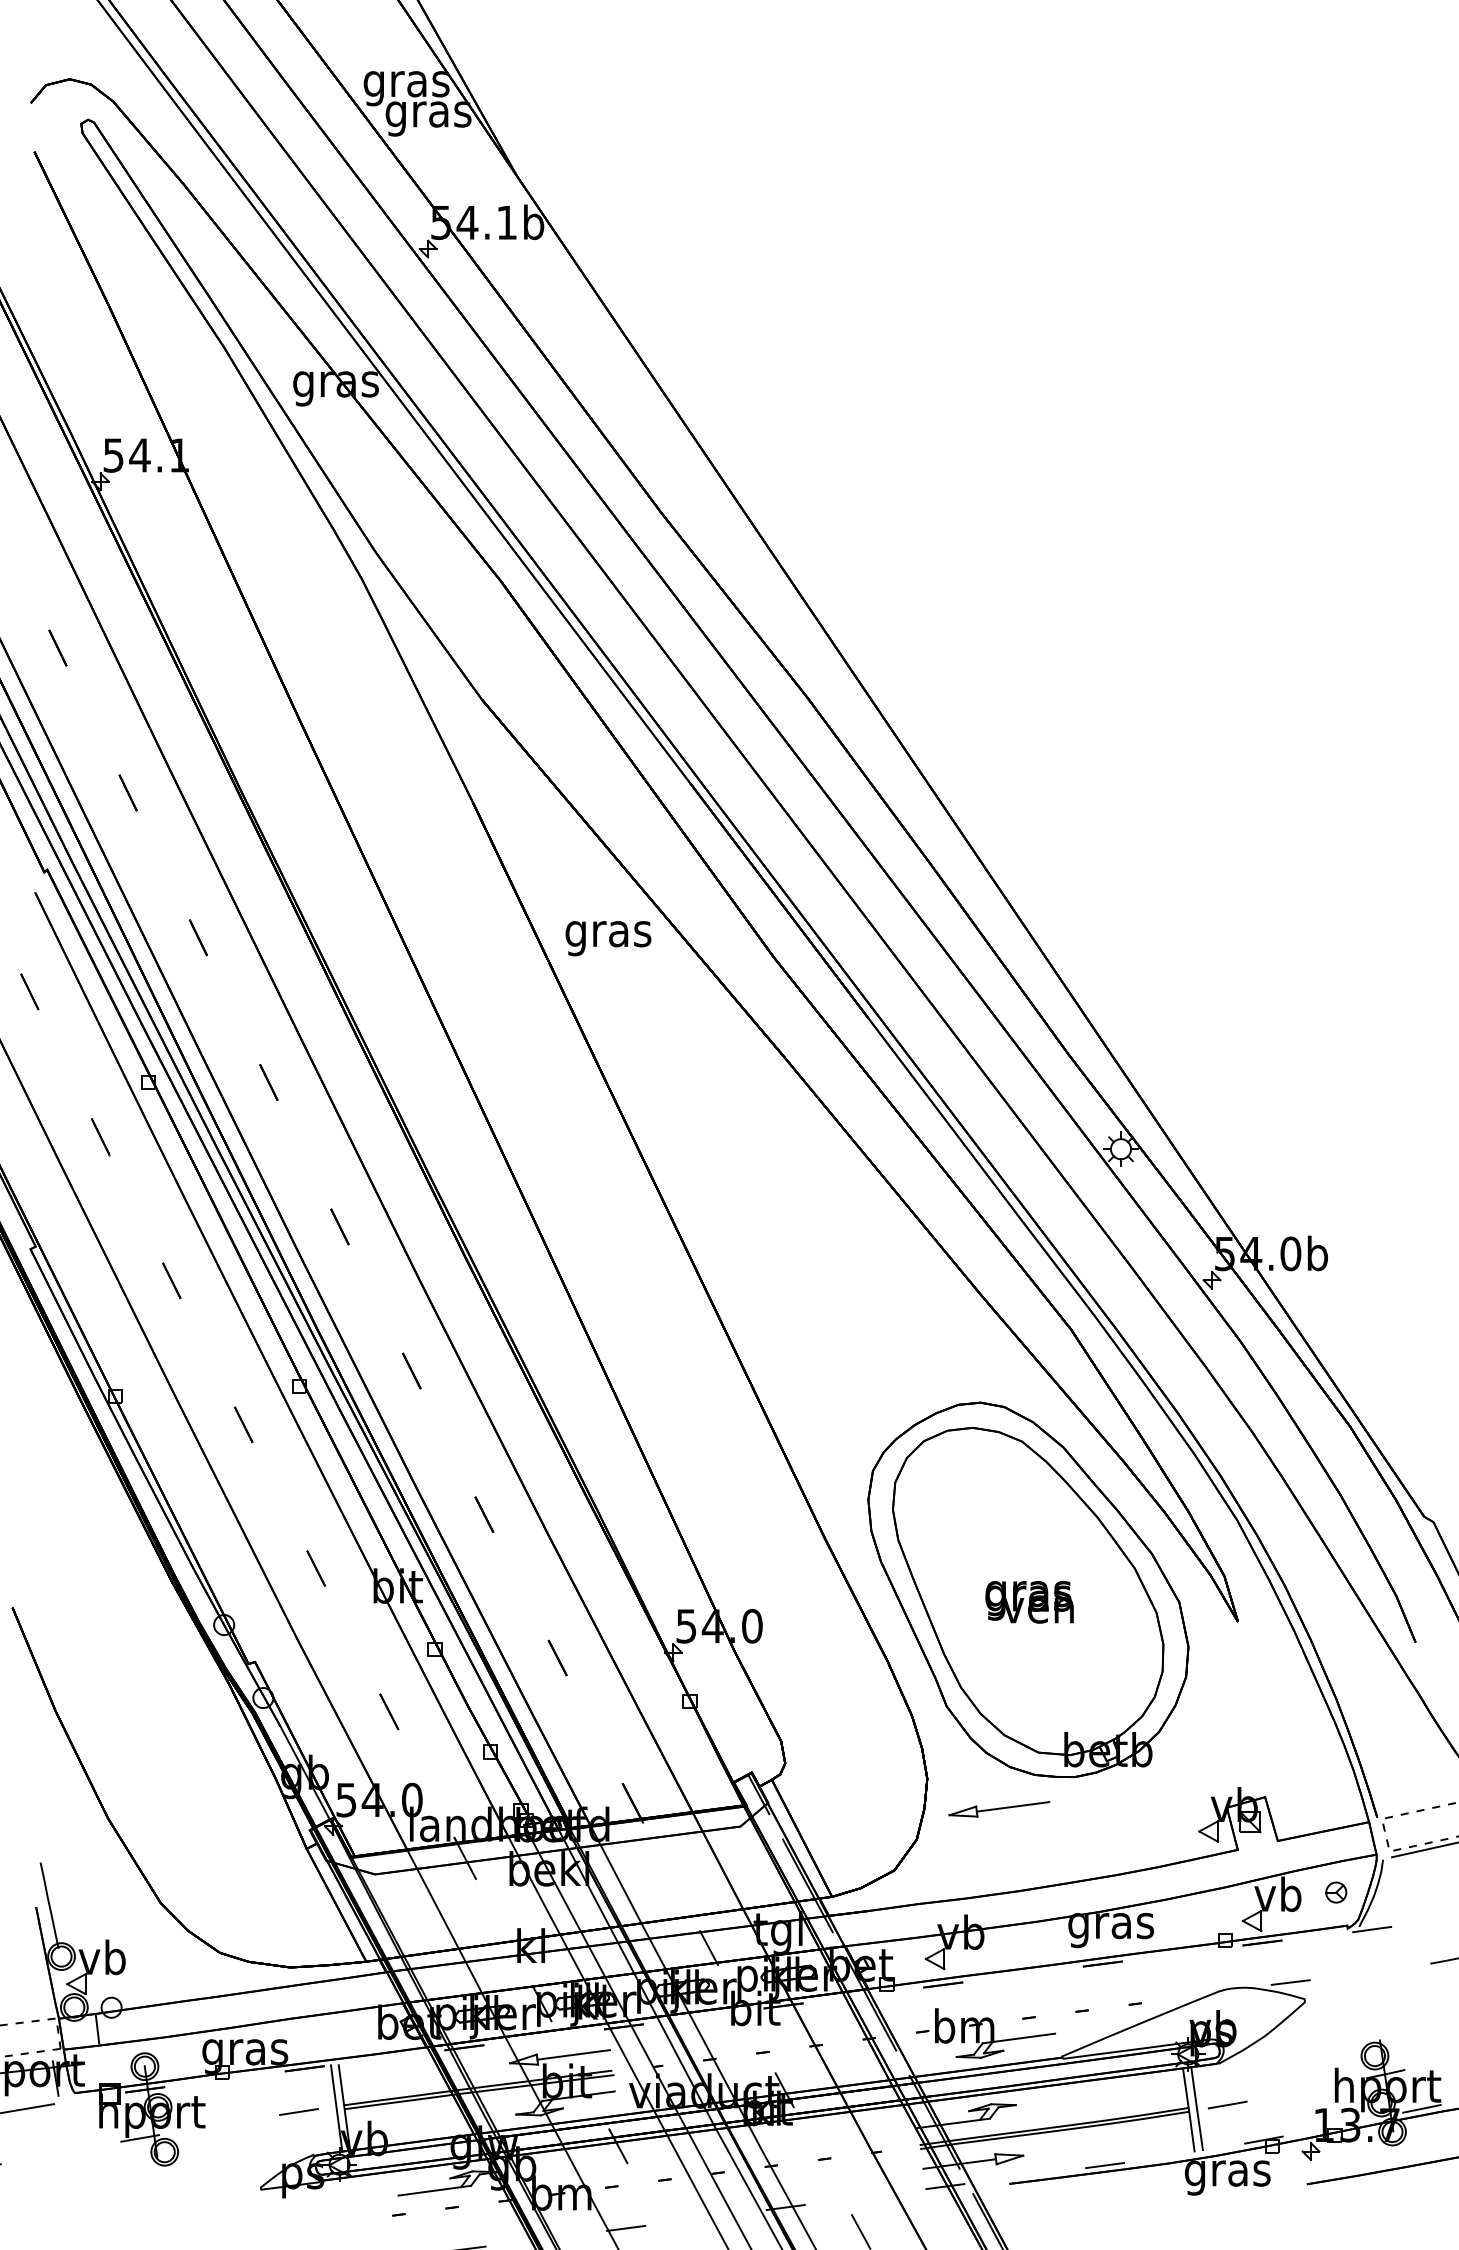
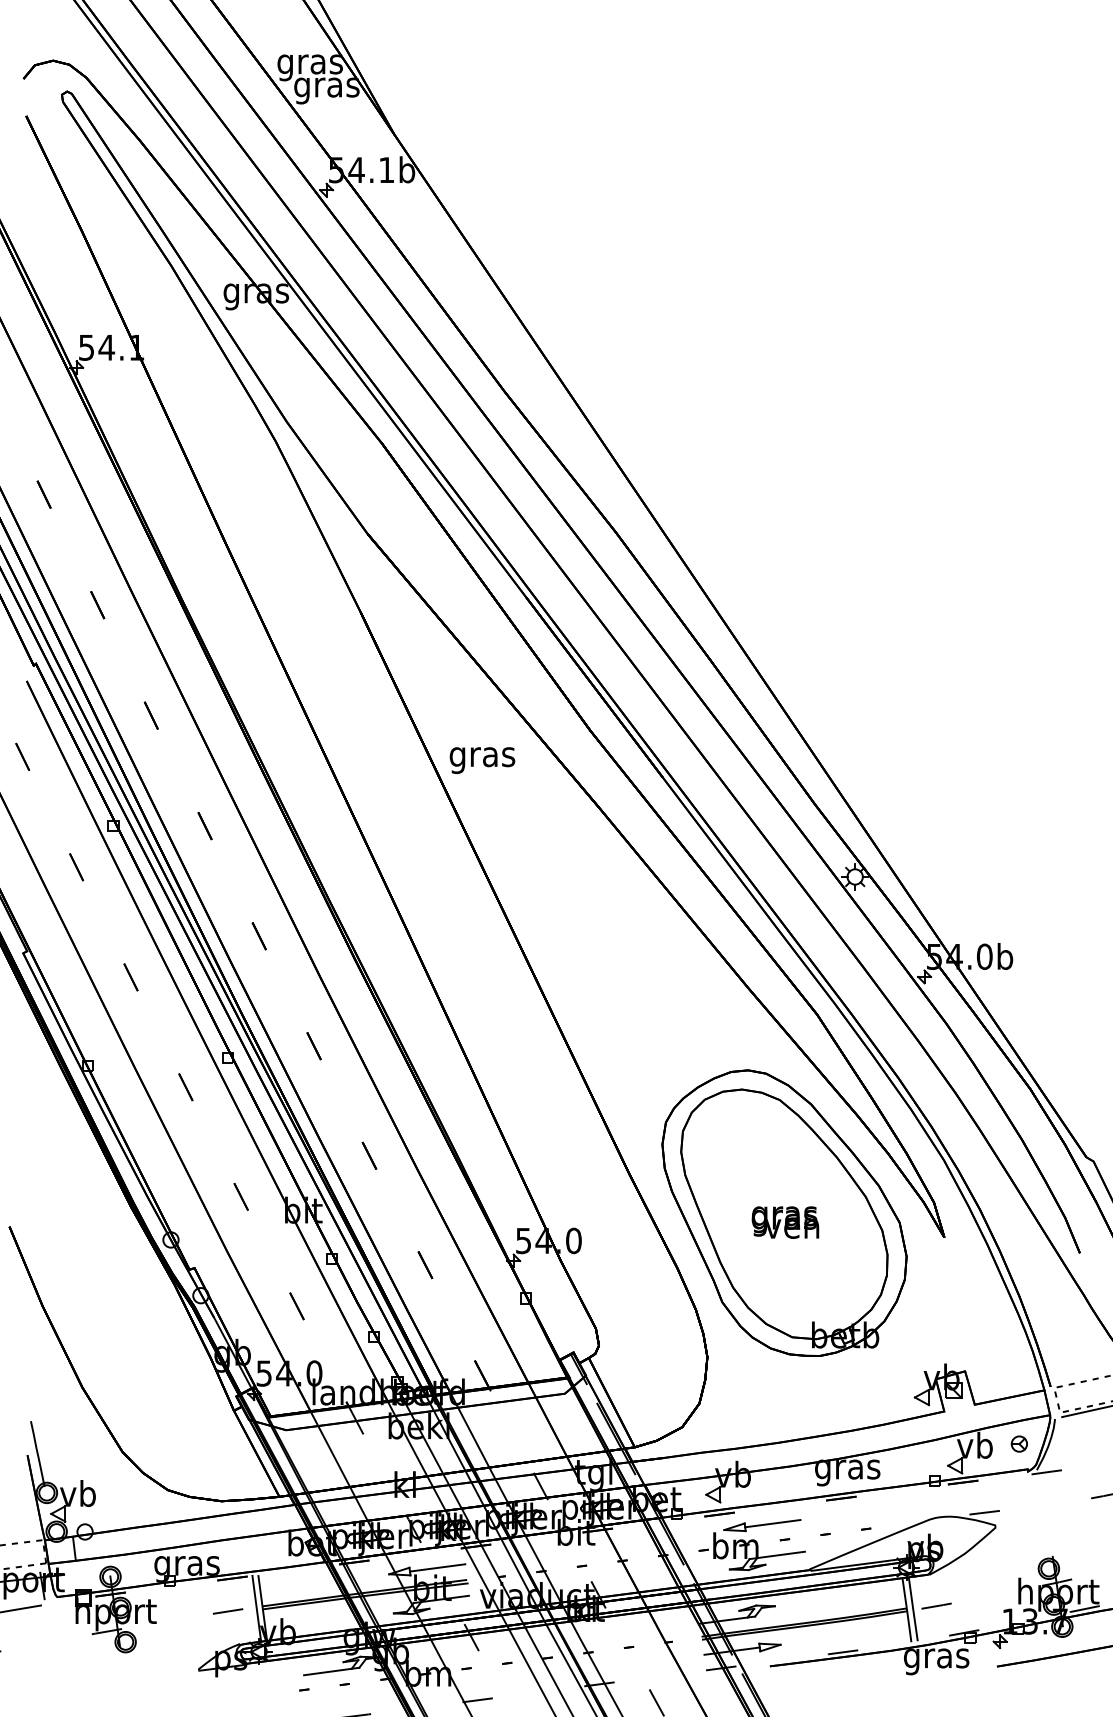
text: (608, 938) -> (482, 760), moved
part: (999, 1809) -> (762, 1525), moved

